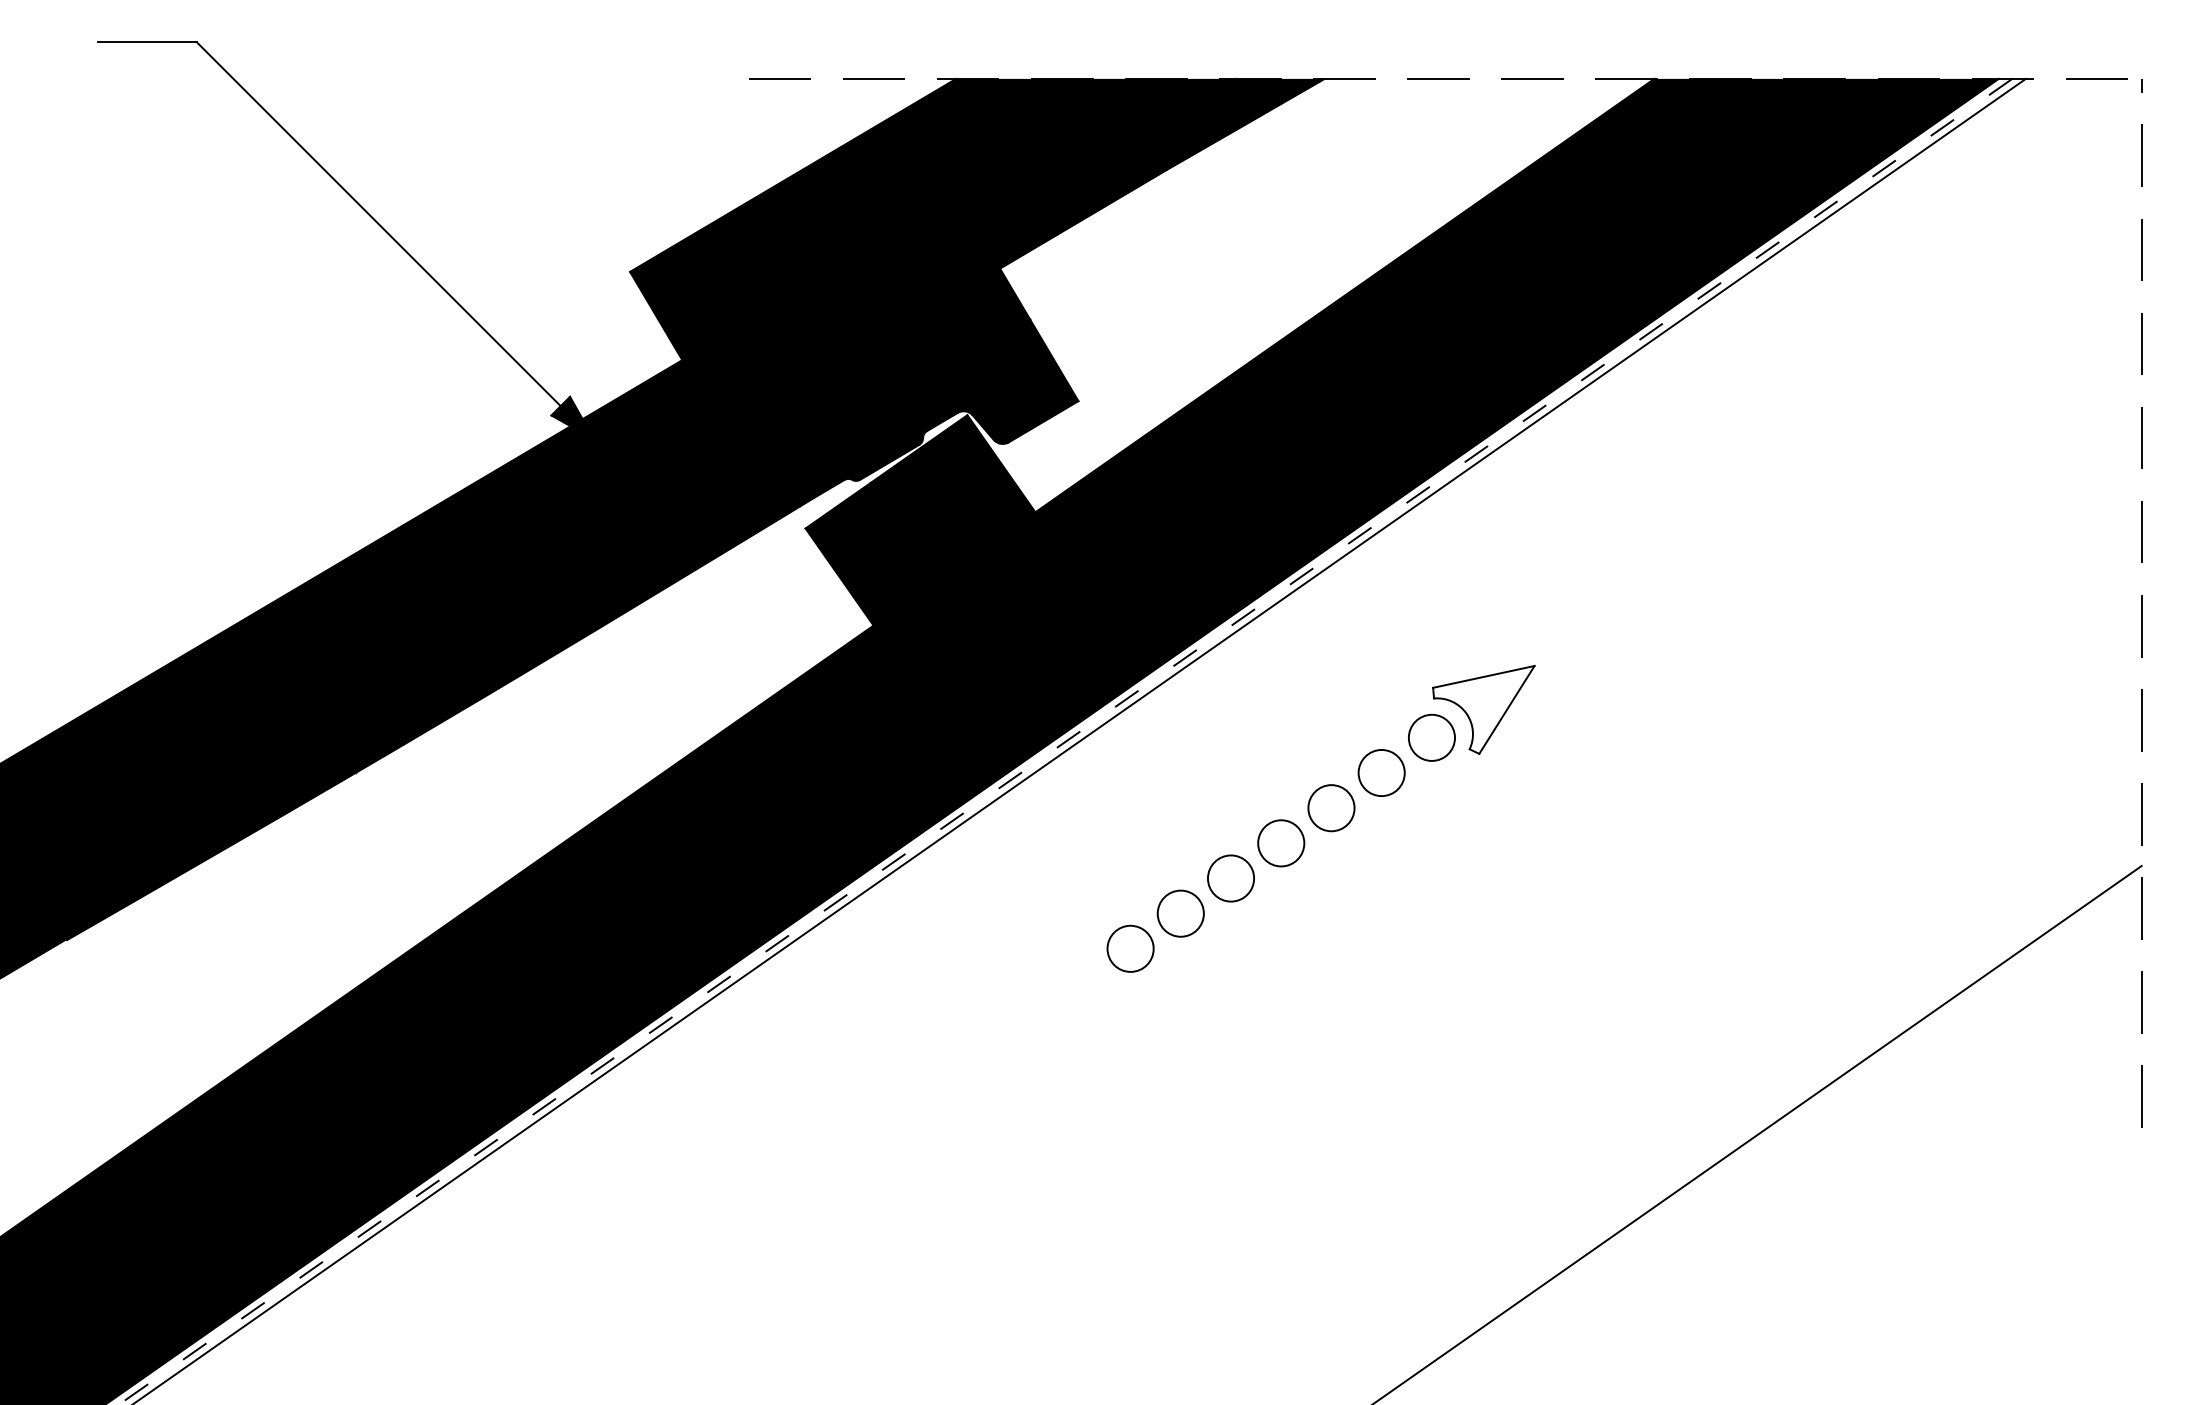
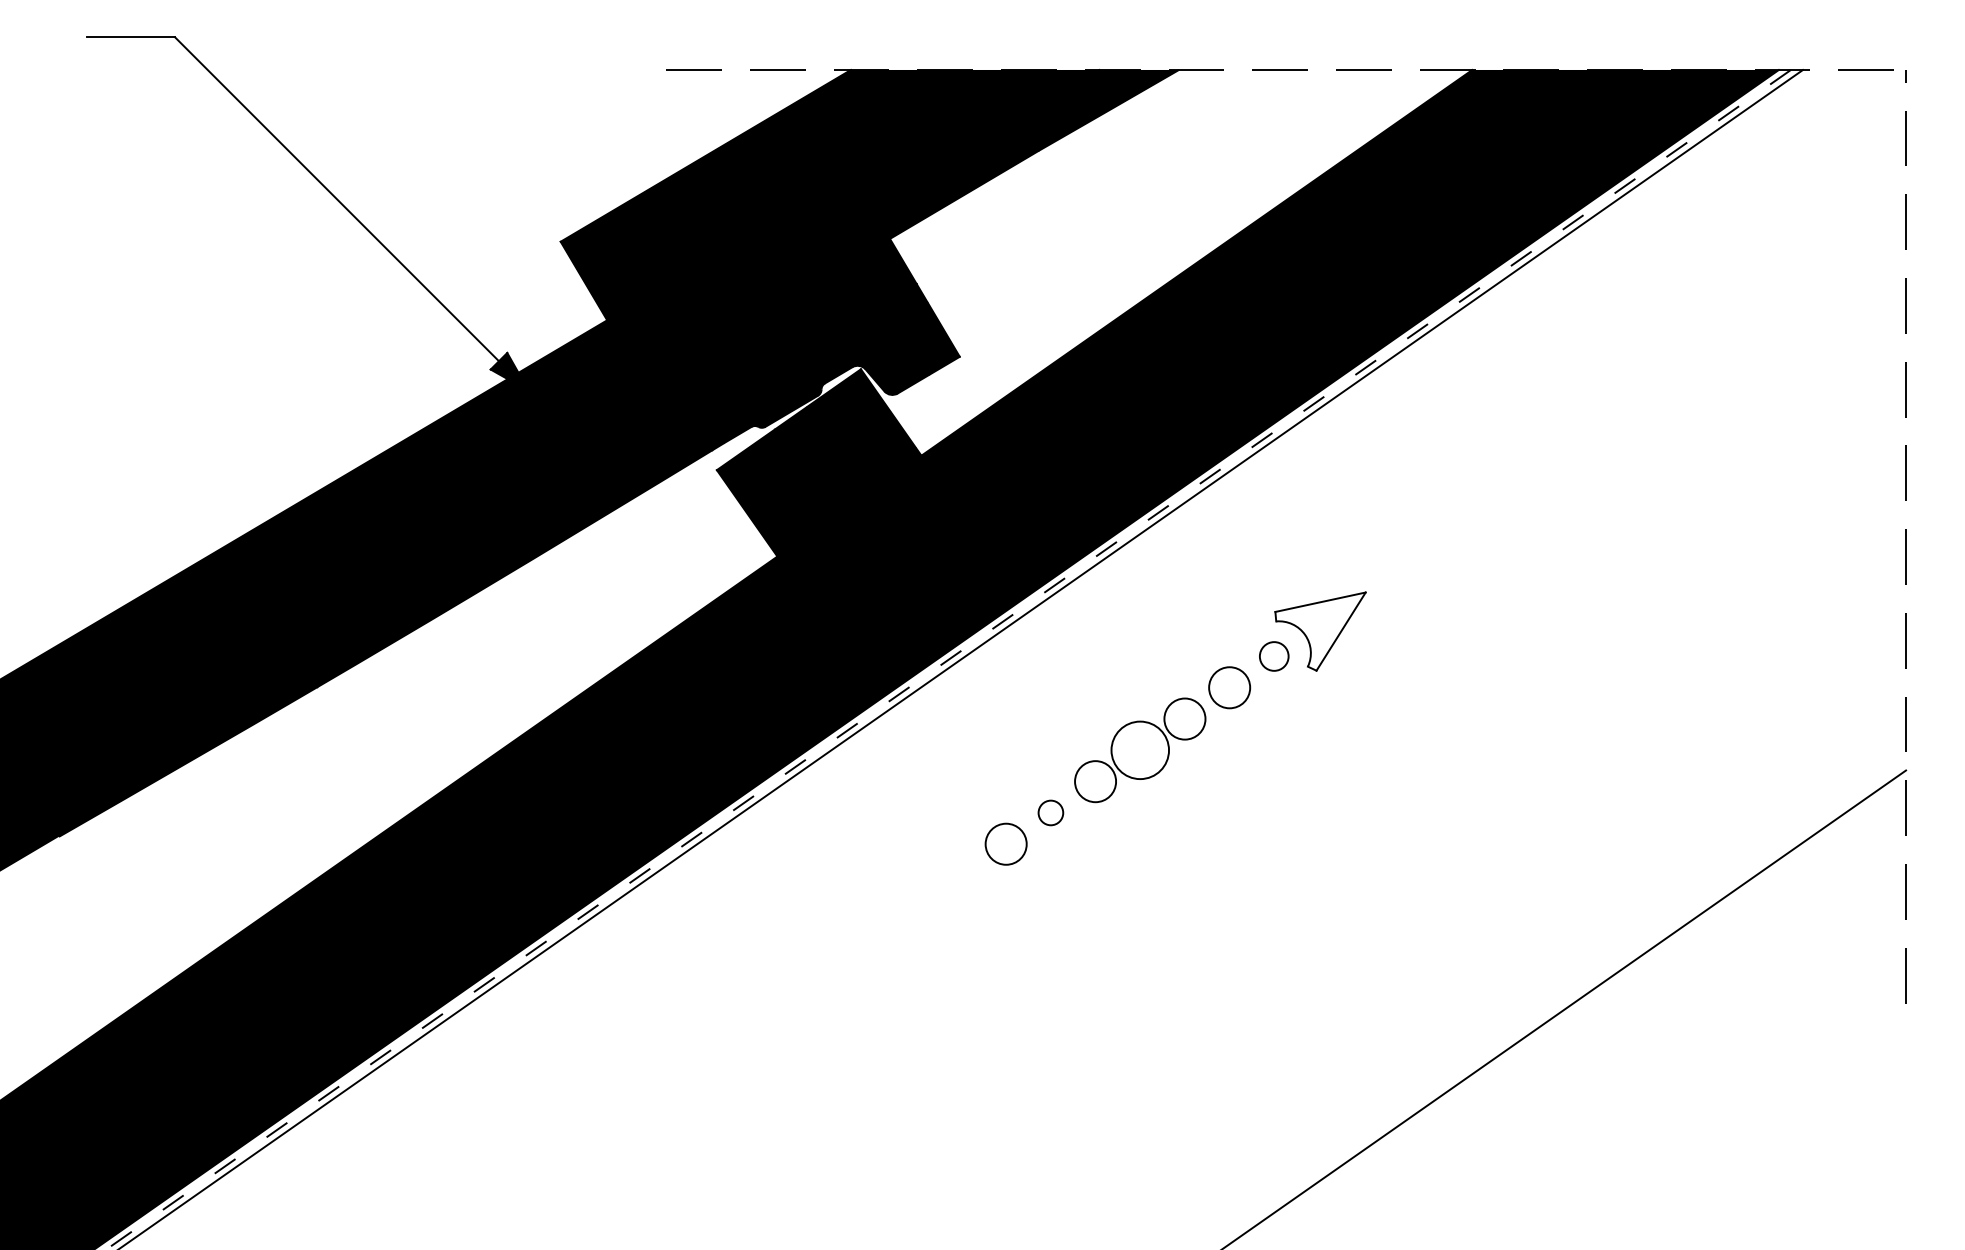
circle: (1430, 737) -> (1273, 656), size x0.7
circle: (1280, 842) -> (1139, 749), size x1.4
circle: (1180, 913) -> (1050, 812), size x0.6

